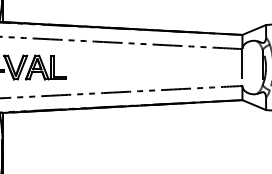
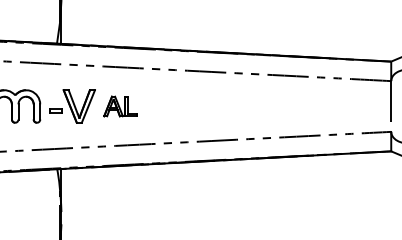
part: (45, 67) -> (120, 106), size x0.6

